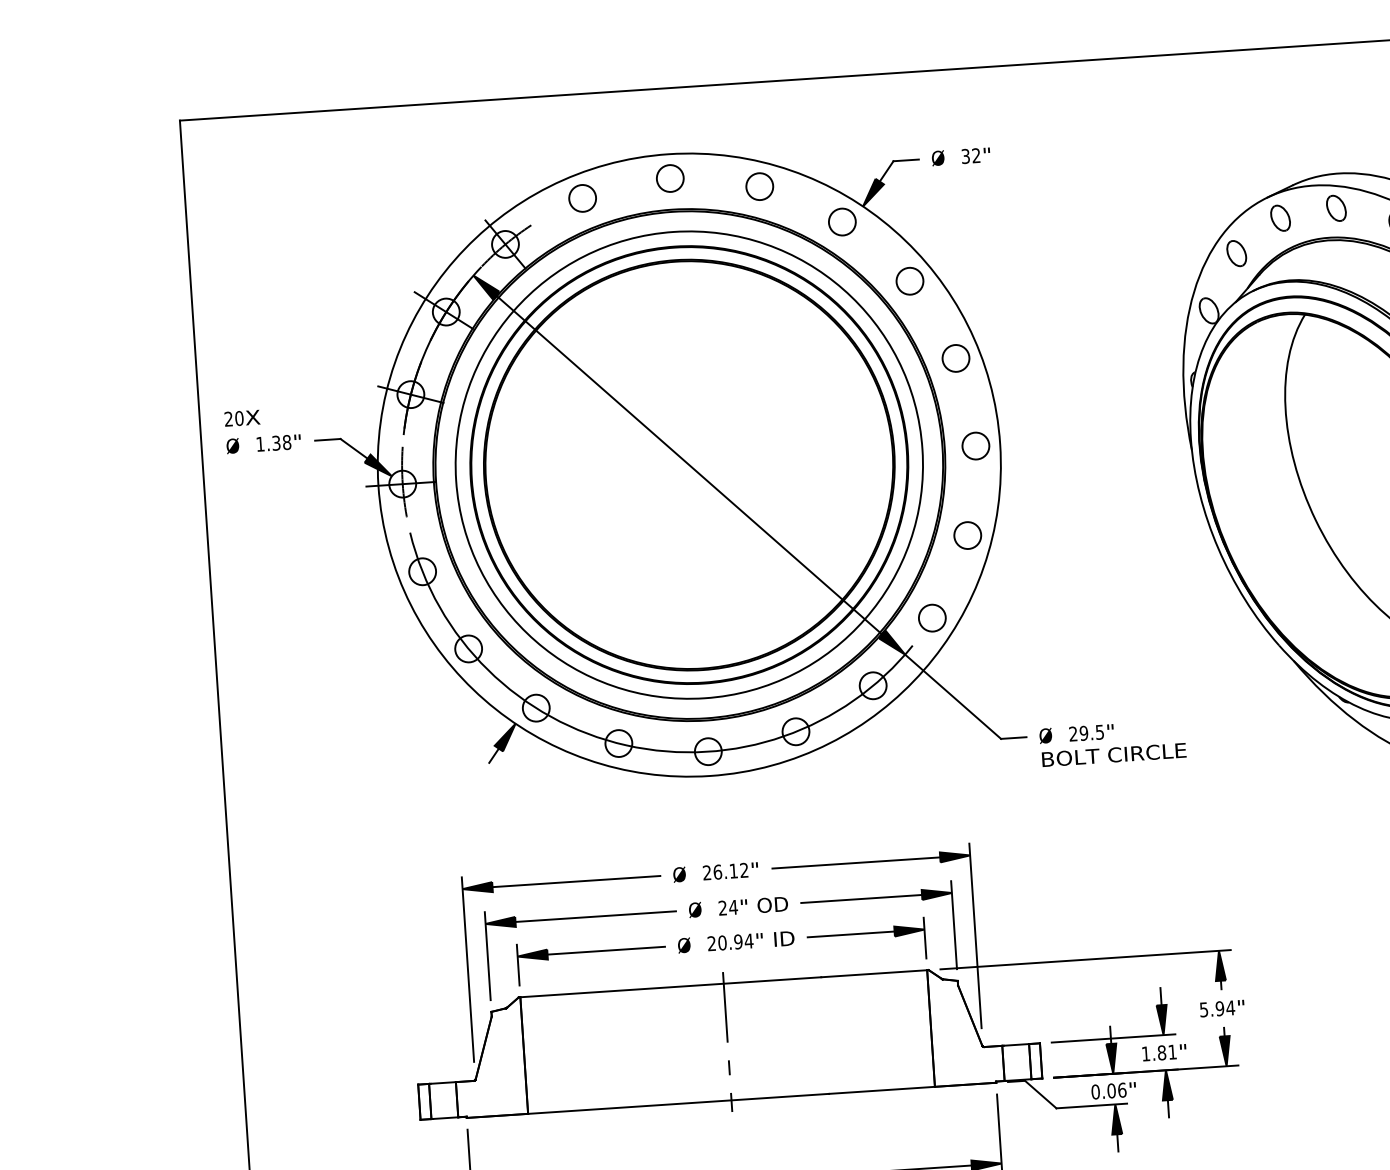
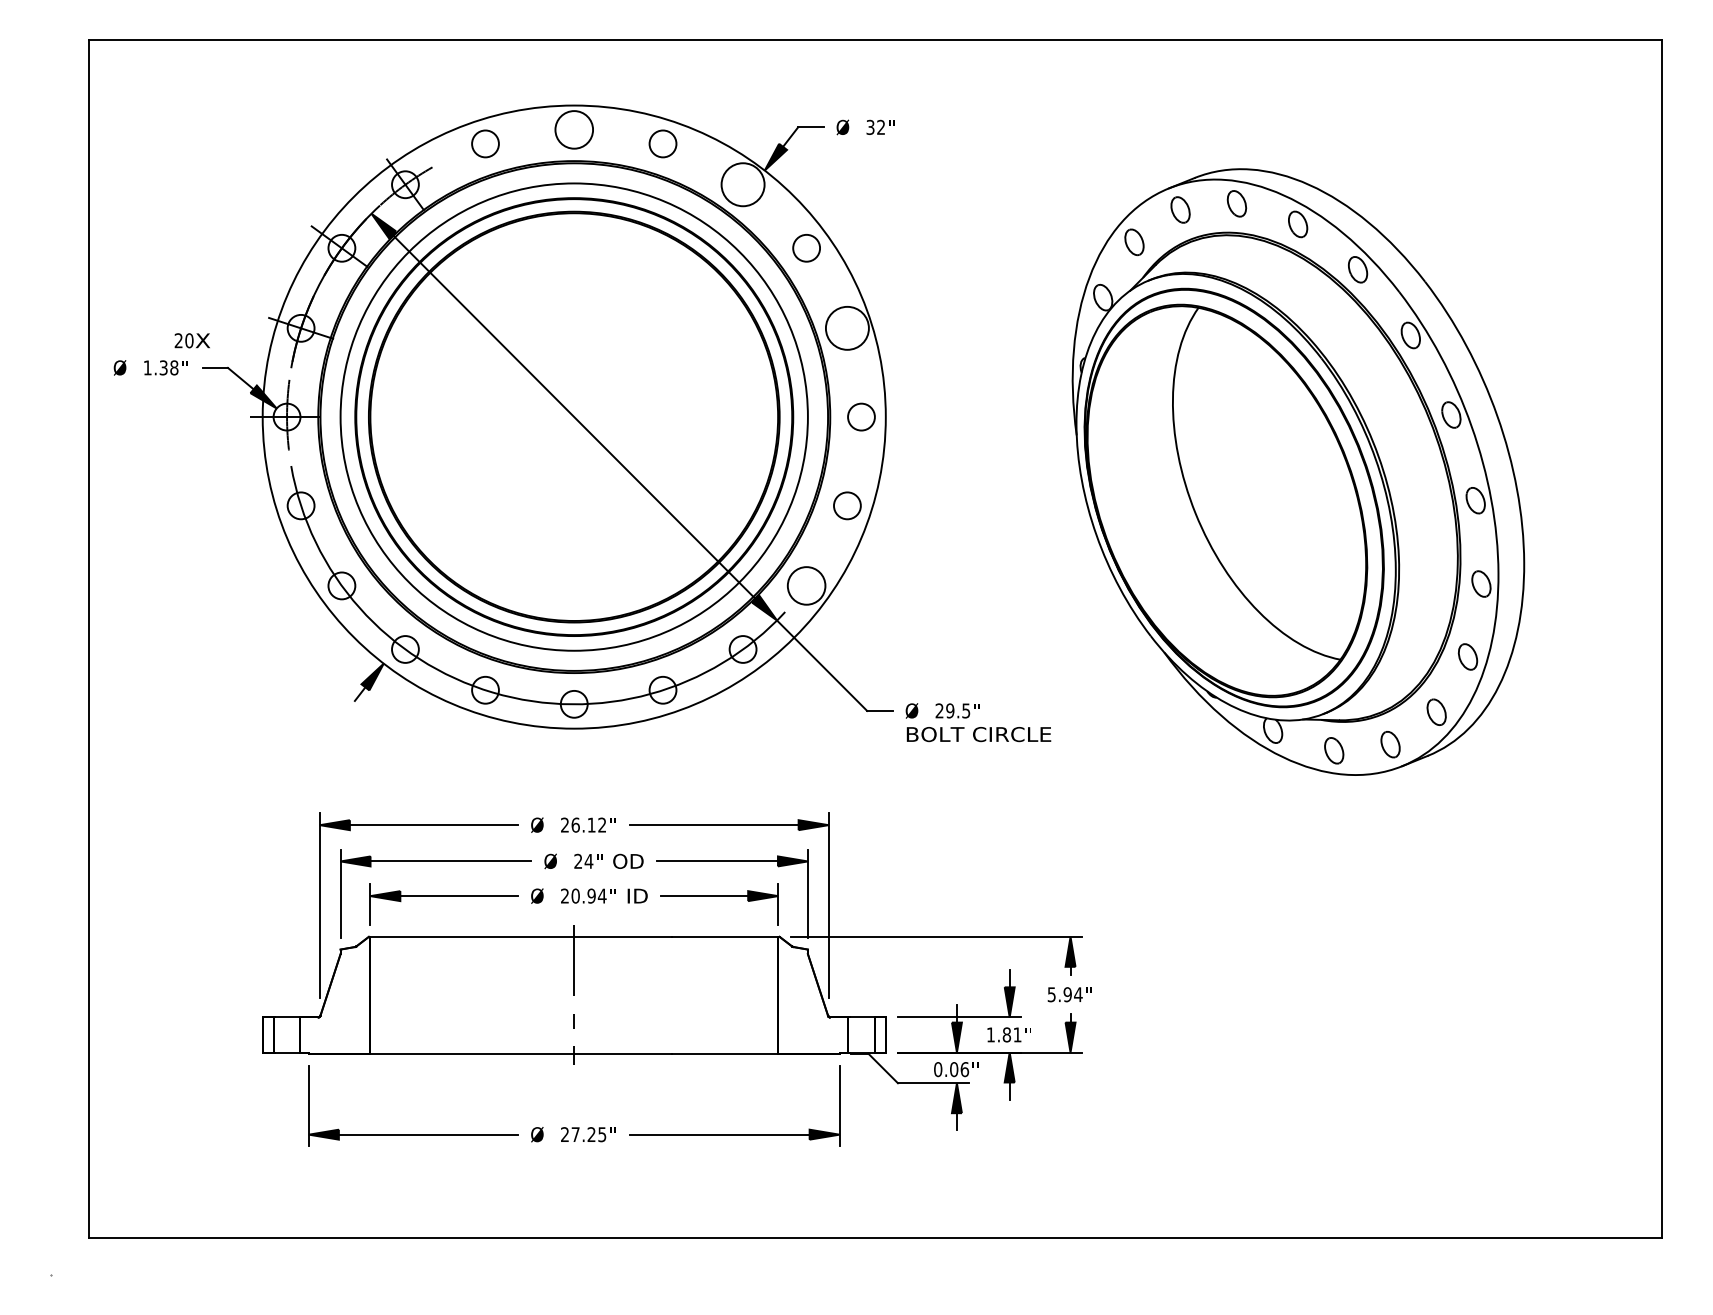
circle: (669, 178) -> (573, 129), size x1.4
circle: (841, 221) -> (742, 184), size x1.6
circle: (956, 357) -> (847, 327), size x1.6
text: (241, 418) -> (191, 340), moved
circle: (932, 617) -> (806, 585), size x1.4

